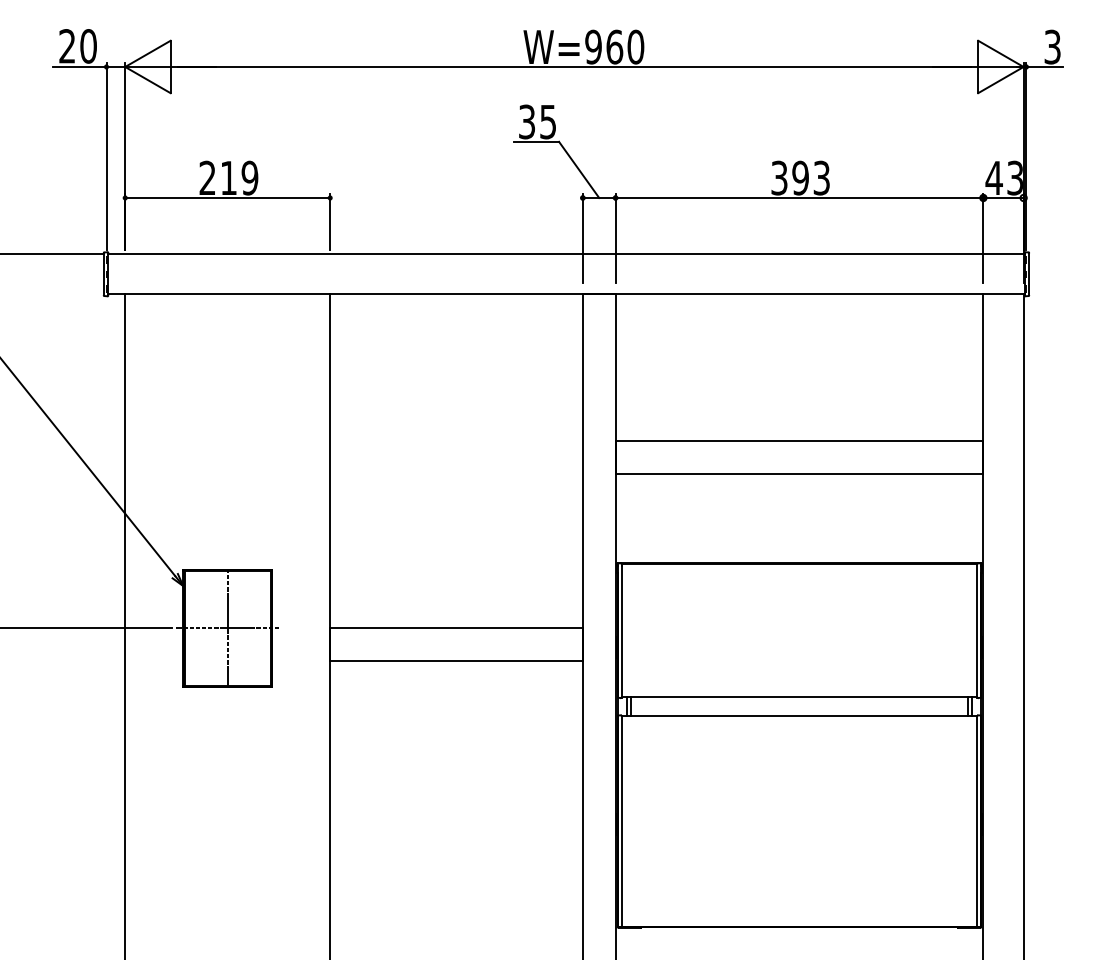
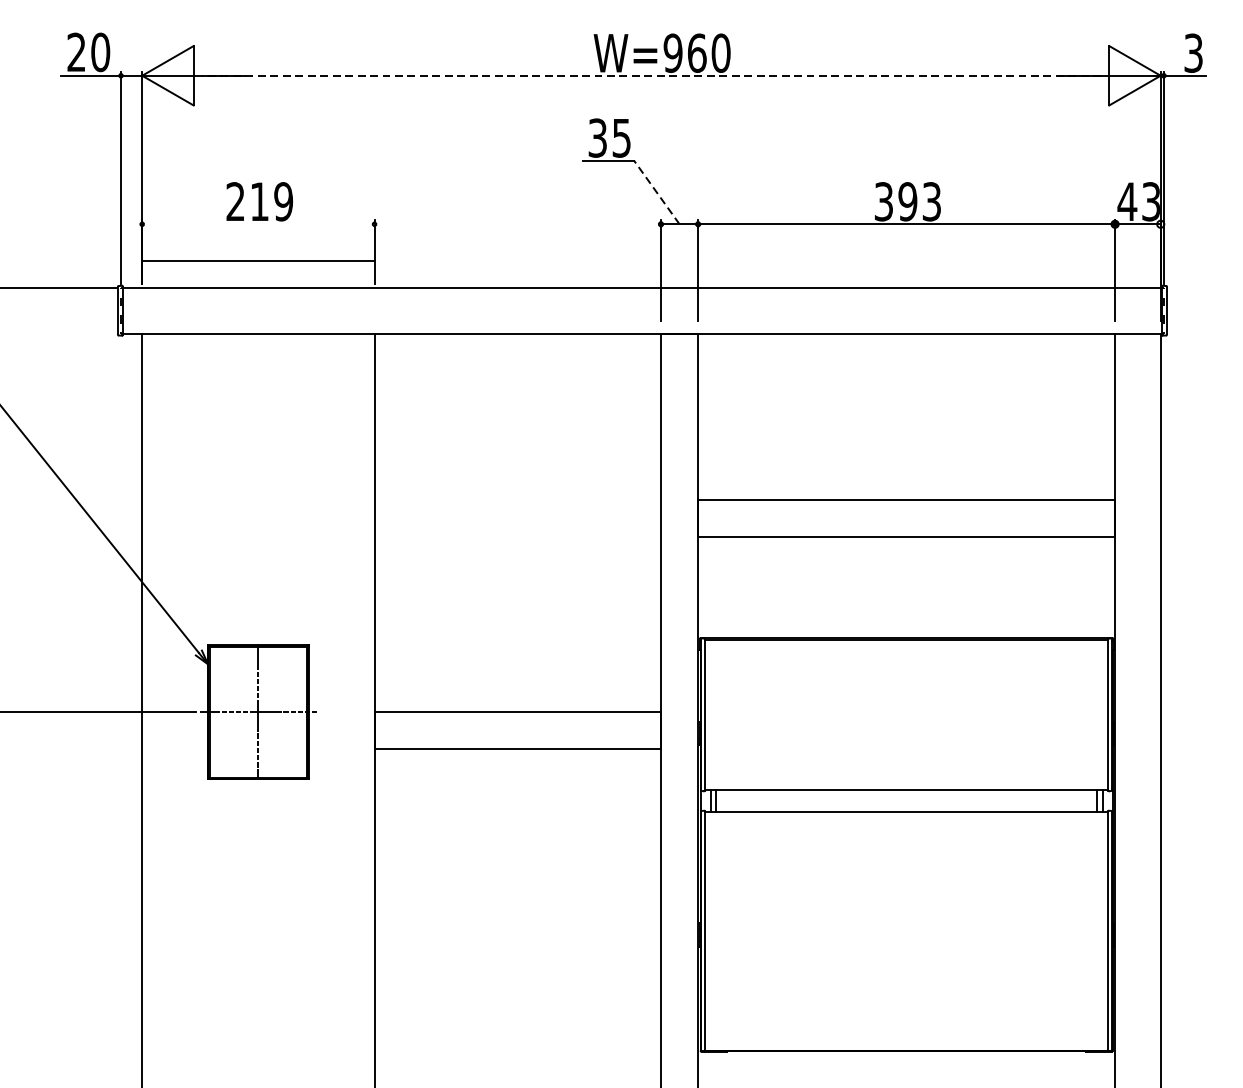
line: (574, 66) -> (651, 75), solid -> dashed
line: (579, 169) -> (657, 191), solid -> dashed
line: (227, 198) -> (258, 261), moved

